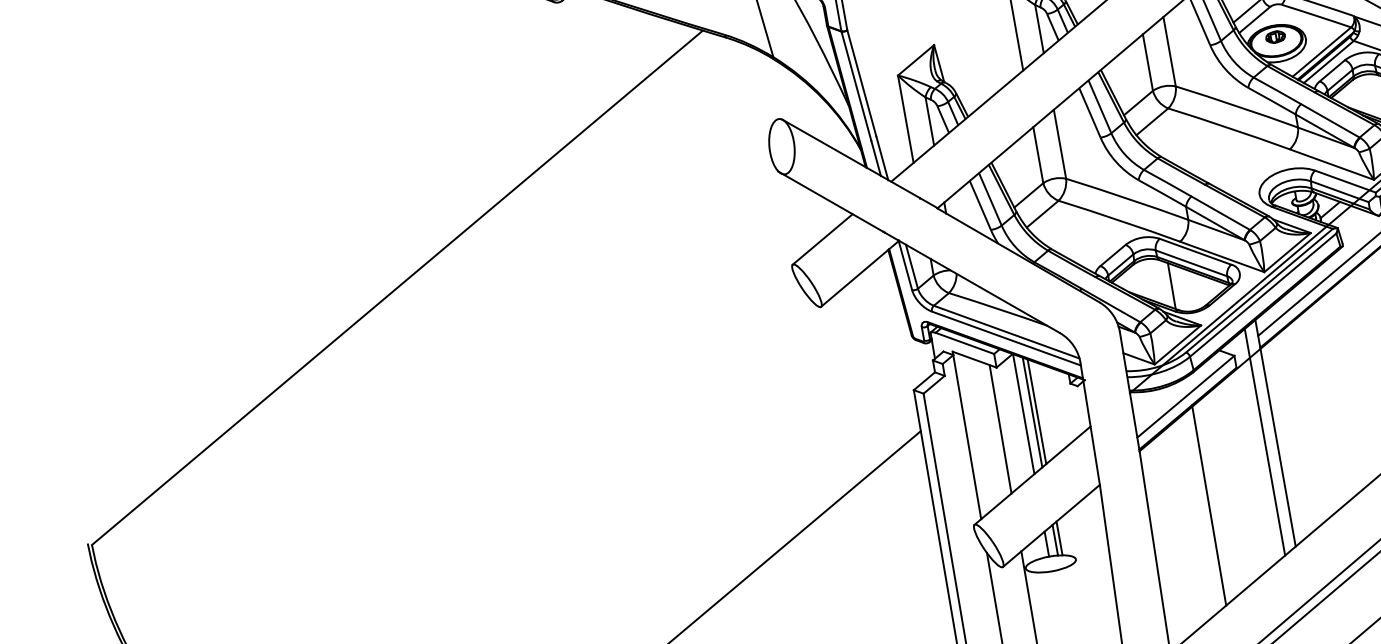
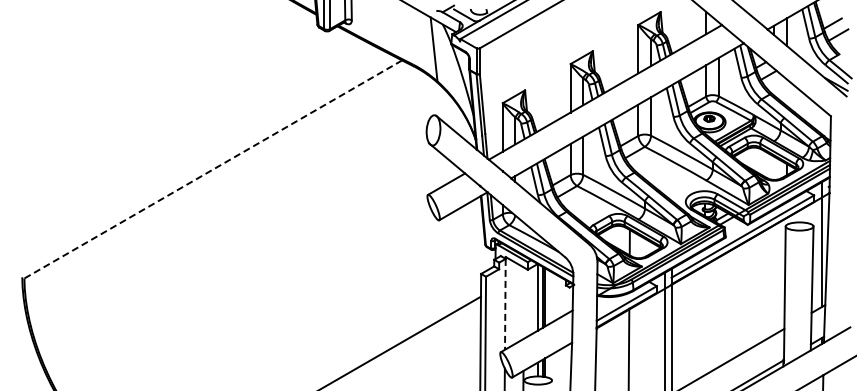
line: (396, 288) -> (212, 169), solid -> dashed
line: (999, 427) -> (523, 302), removed
line: (967, 437) -> (505, 304), solid -> dashed

